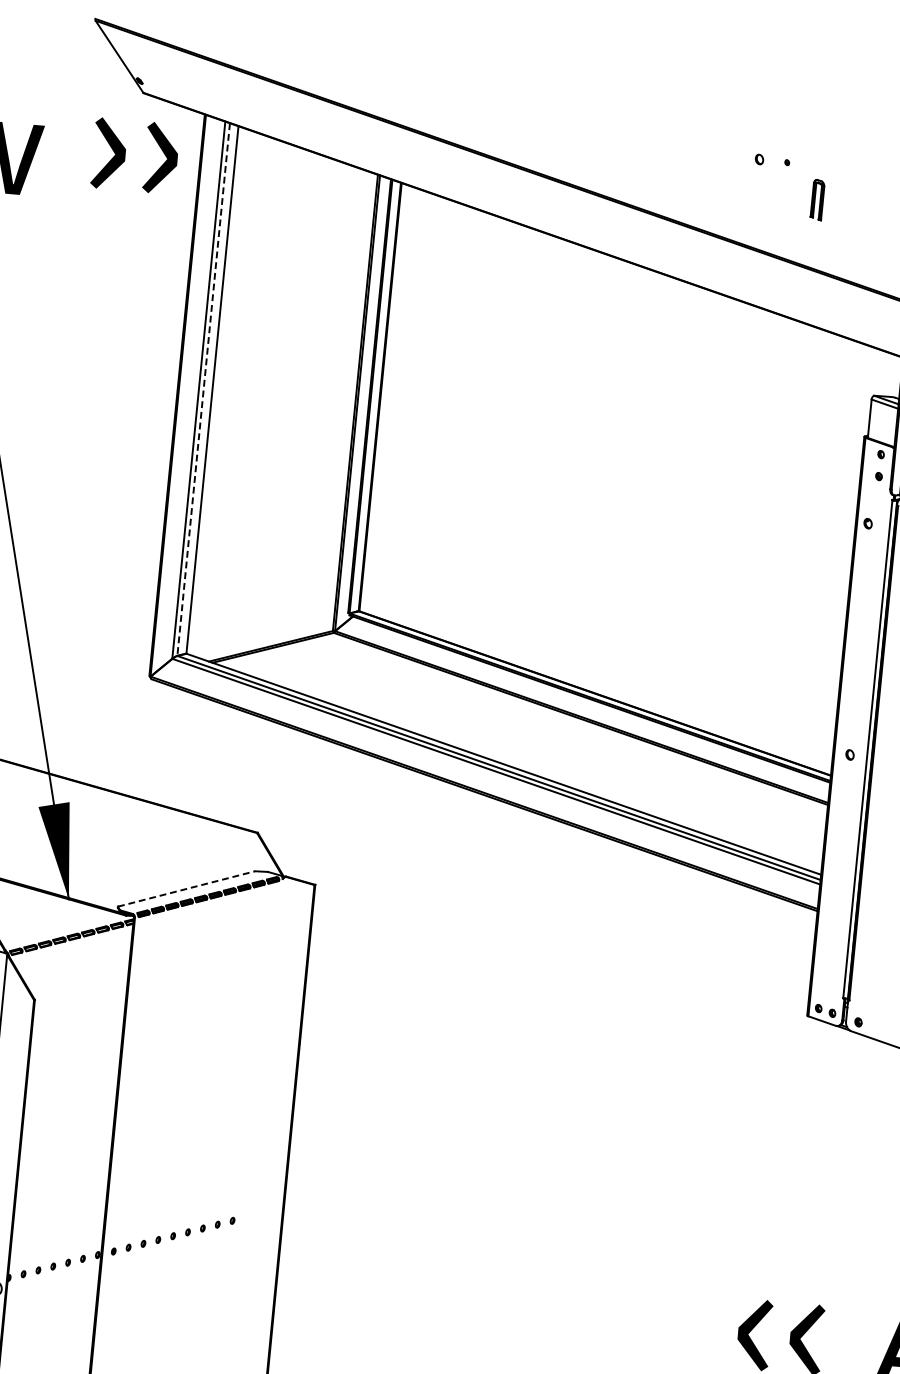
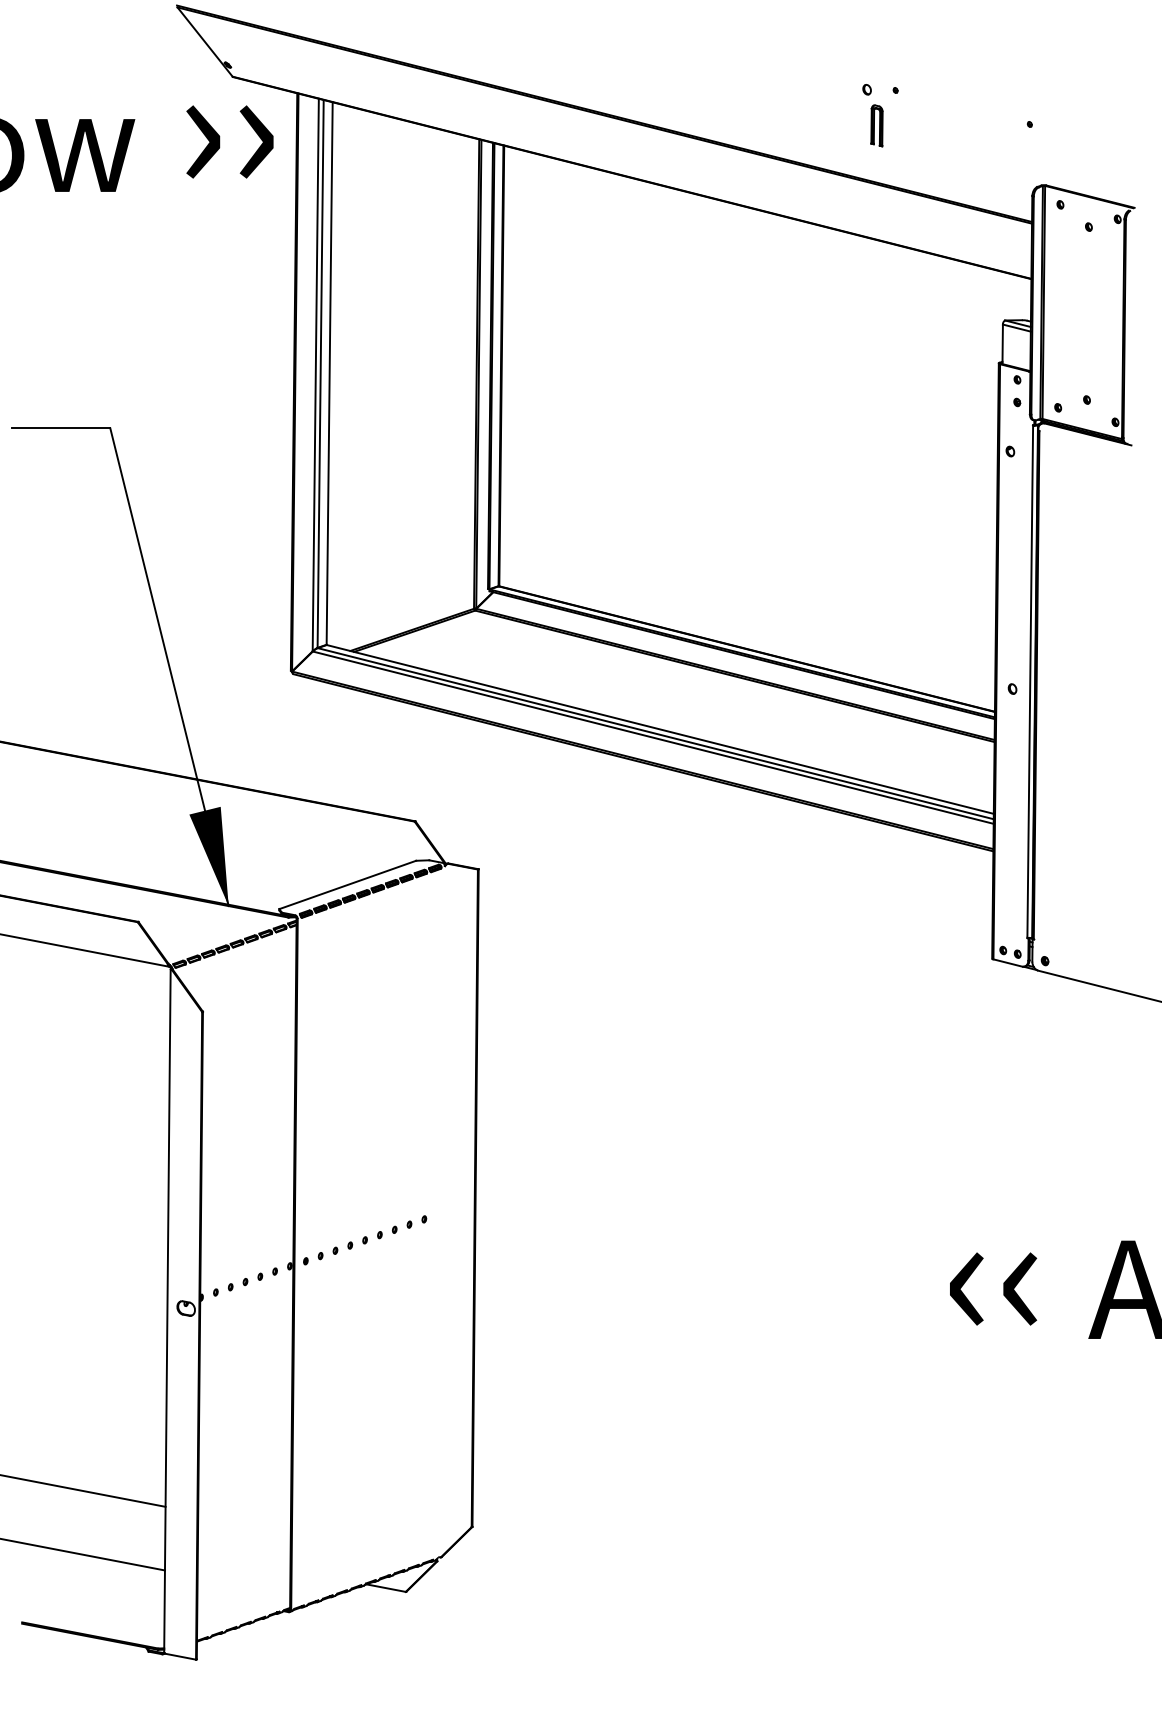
part: (817, 199) -> (876, 125), moved
line: (203, 389) -> (320, 373), dashed -> solid
line: (187, 888) -> (348, 884), dashed -> solid

